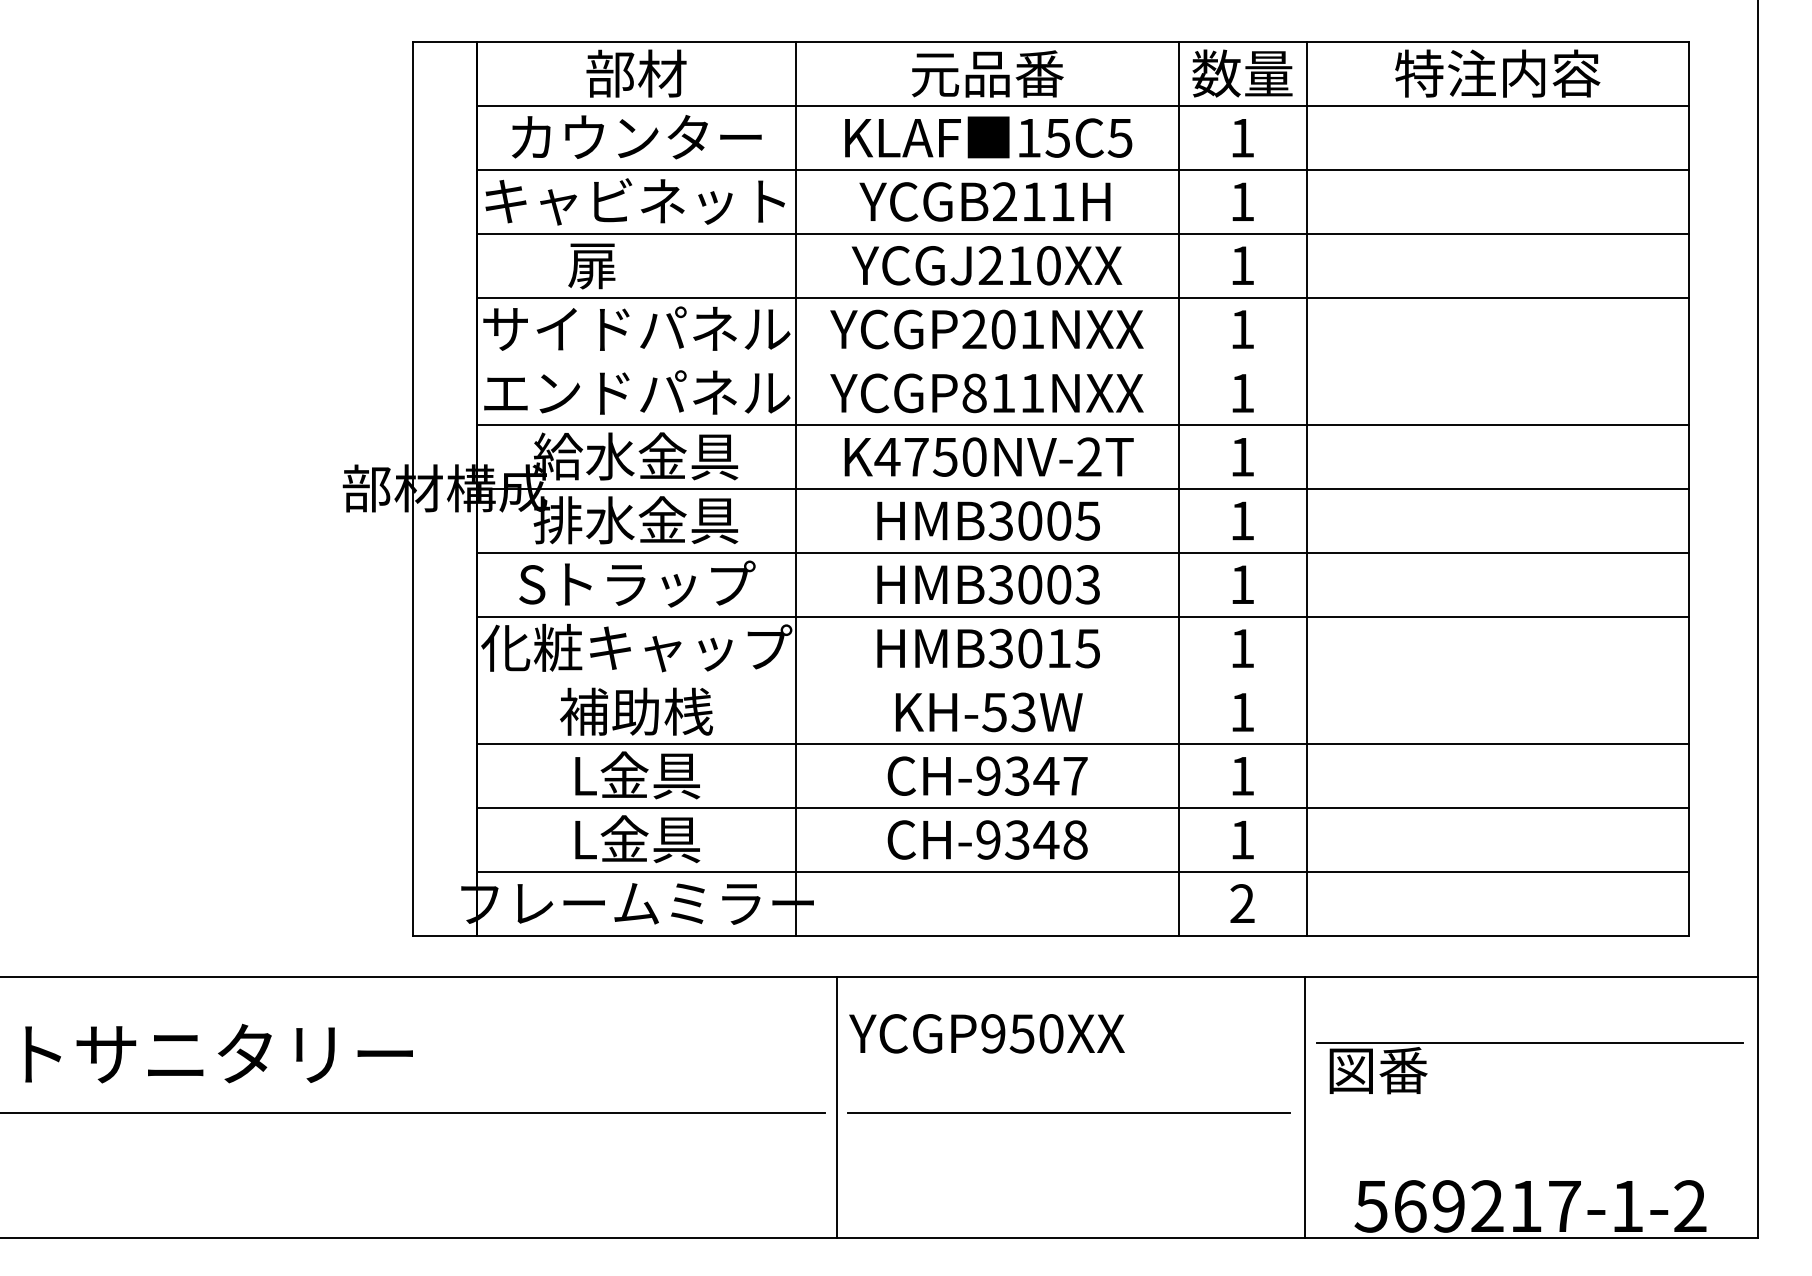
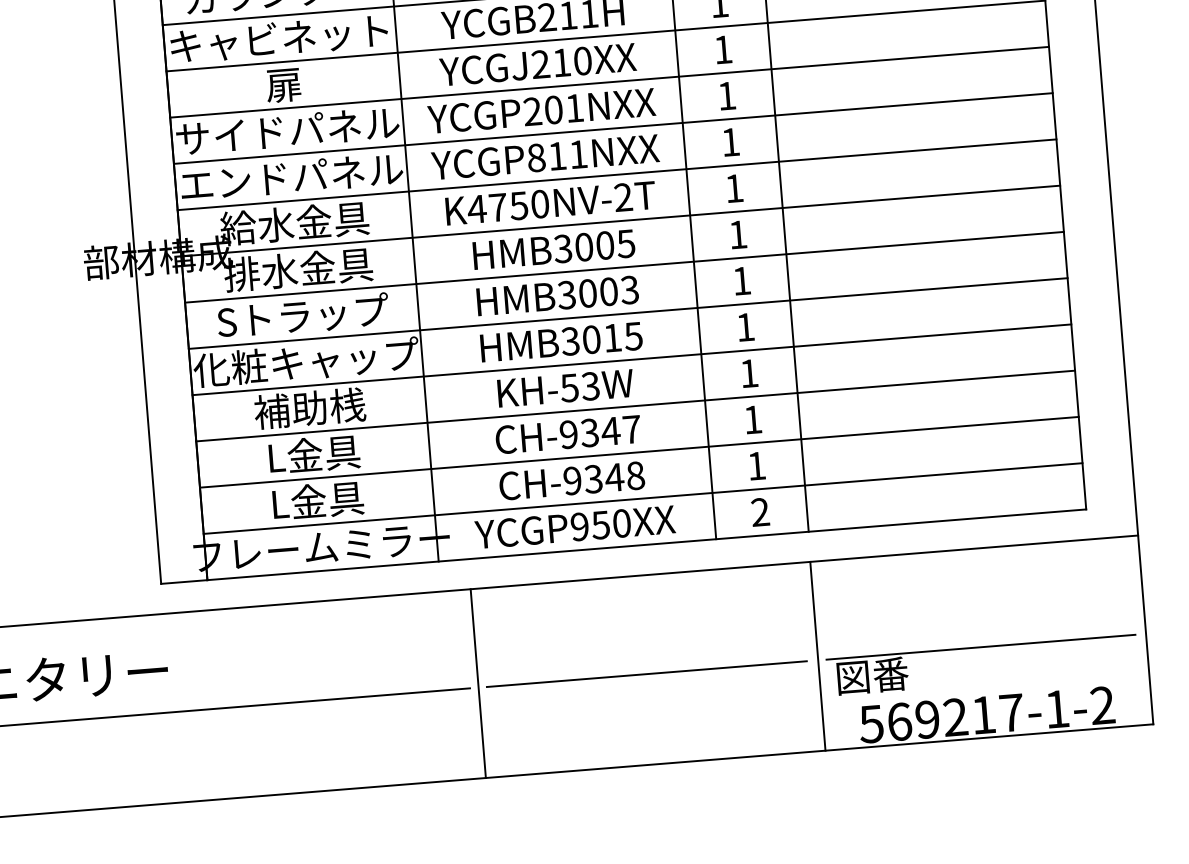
text: (591, 266) -> (283, 85), moved
line: (1083, 361) -> (613, 128), added
line: (1083, 680) -> (632, 359), added
text: (986, 1033) -> (574, 527), moved
part: (1529, 1043) -> (980, 647), moved

